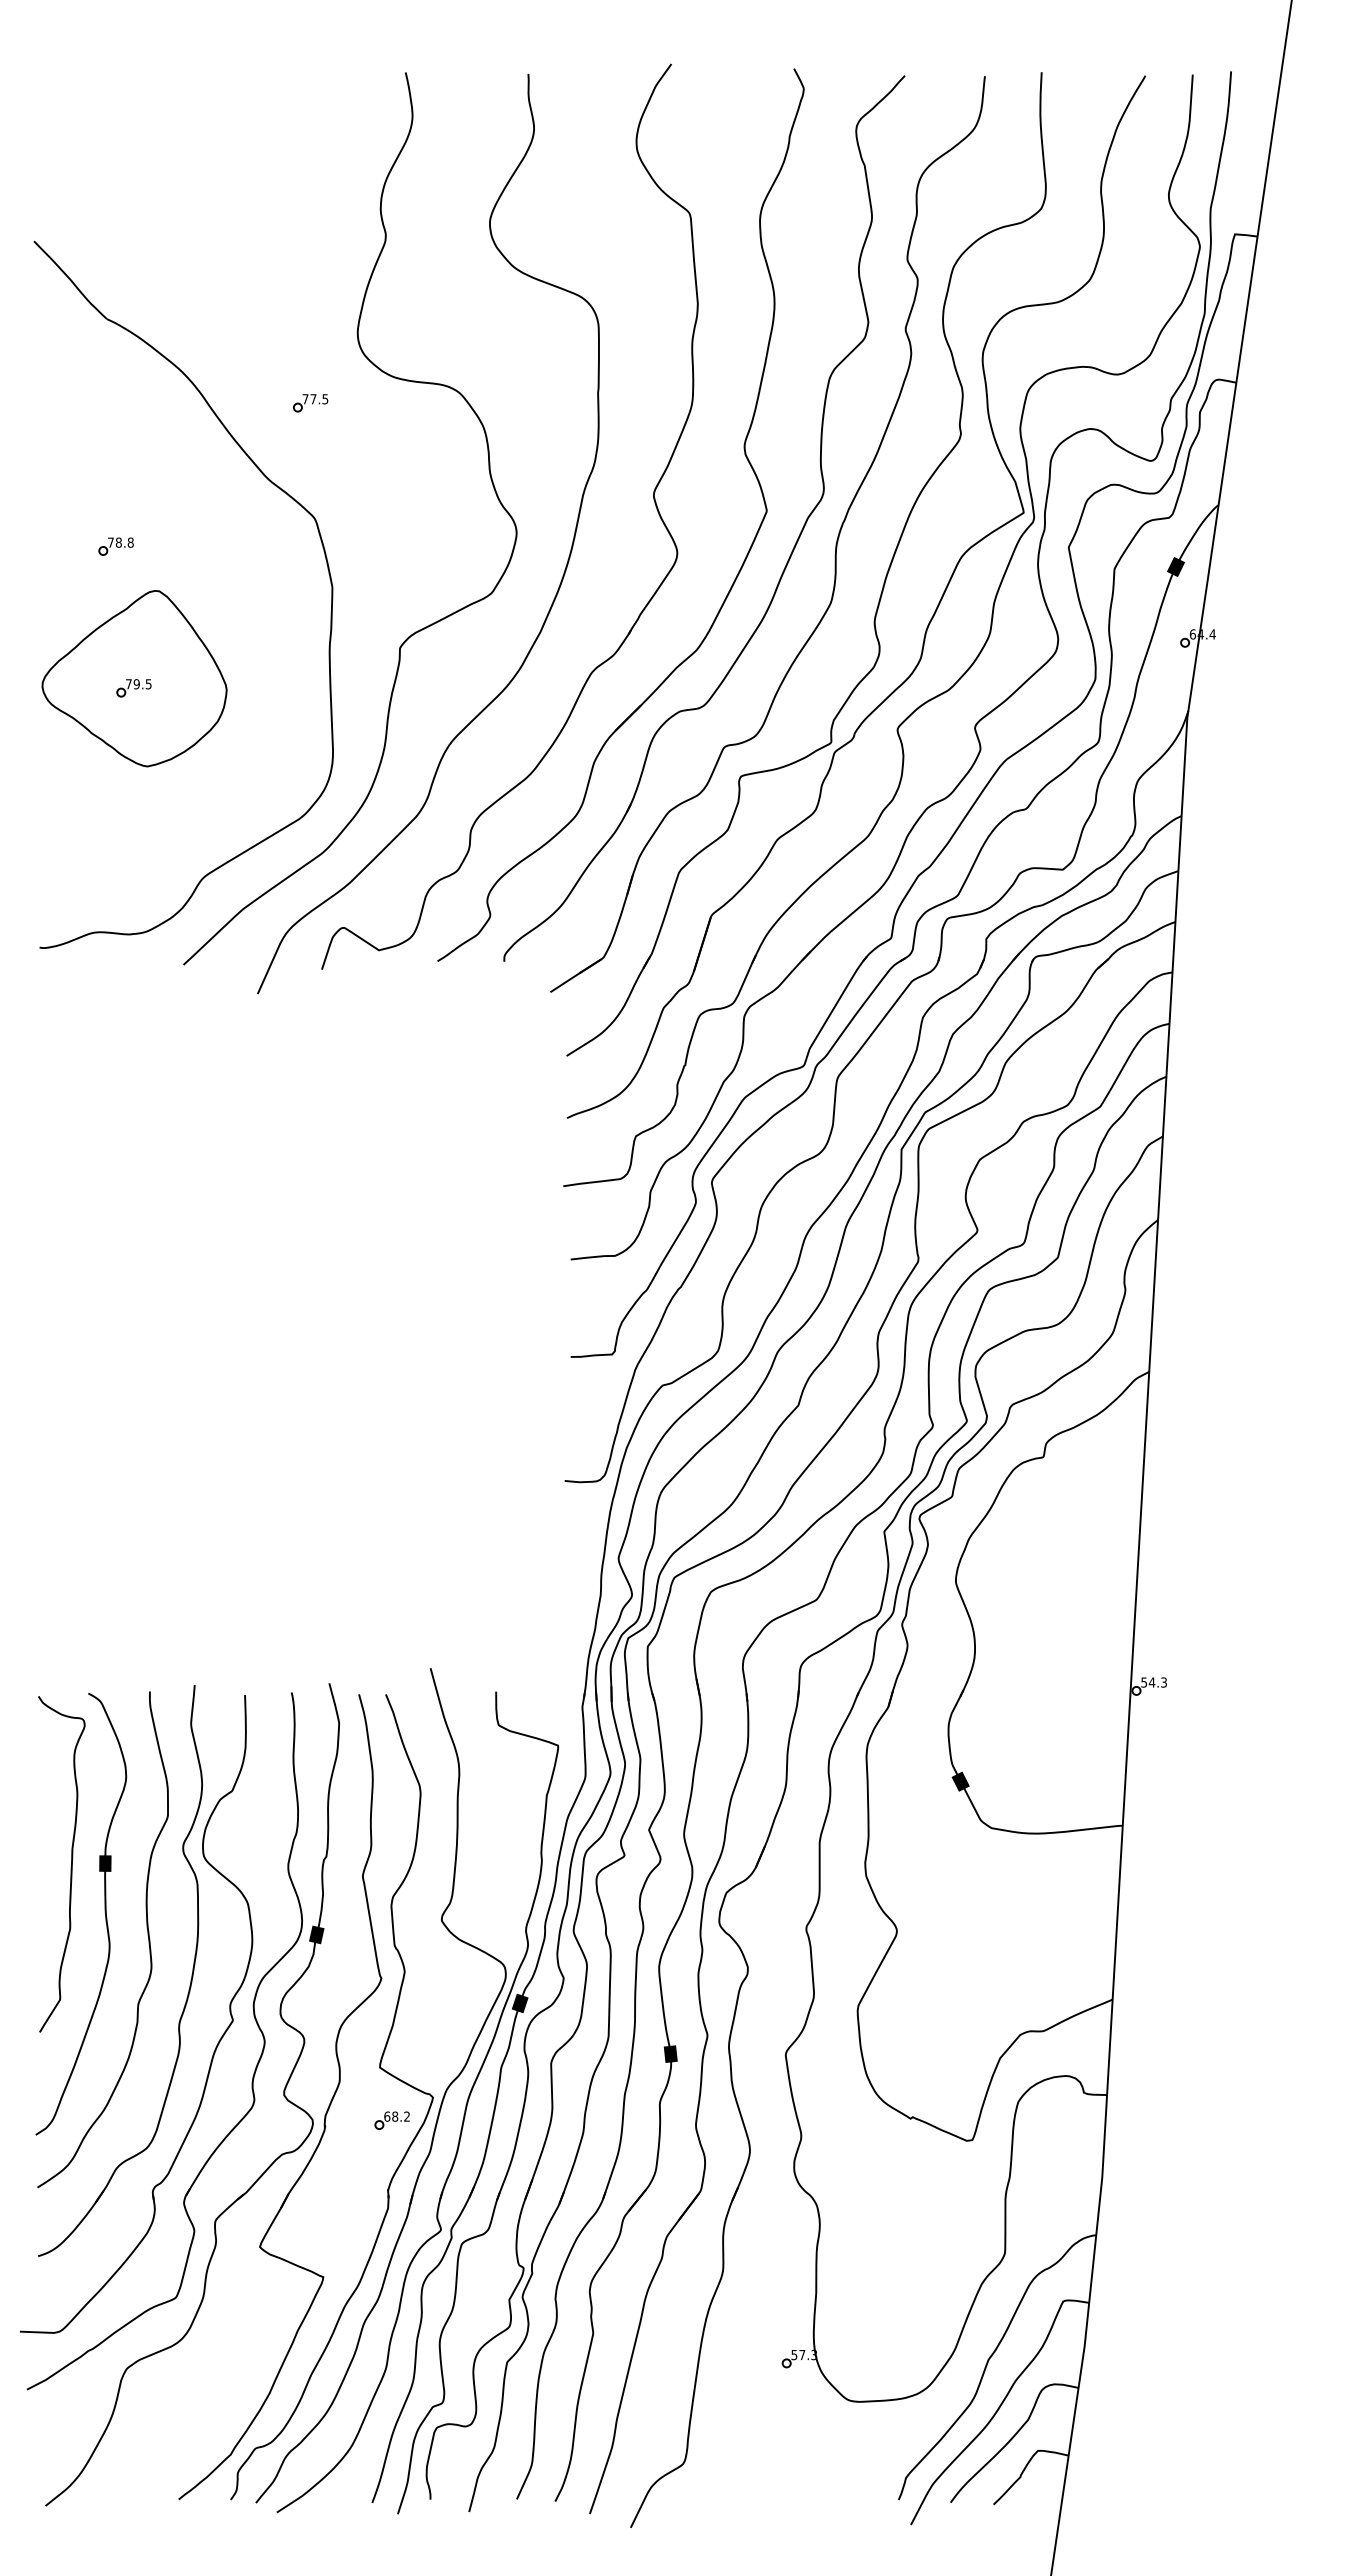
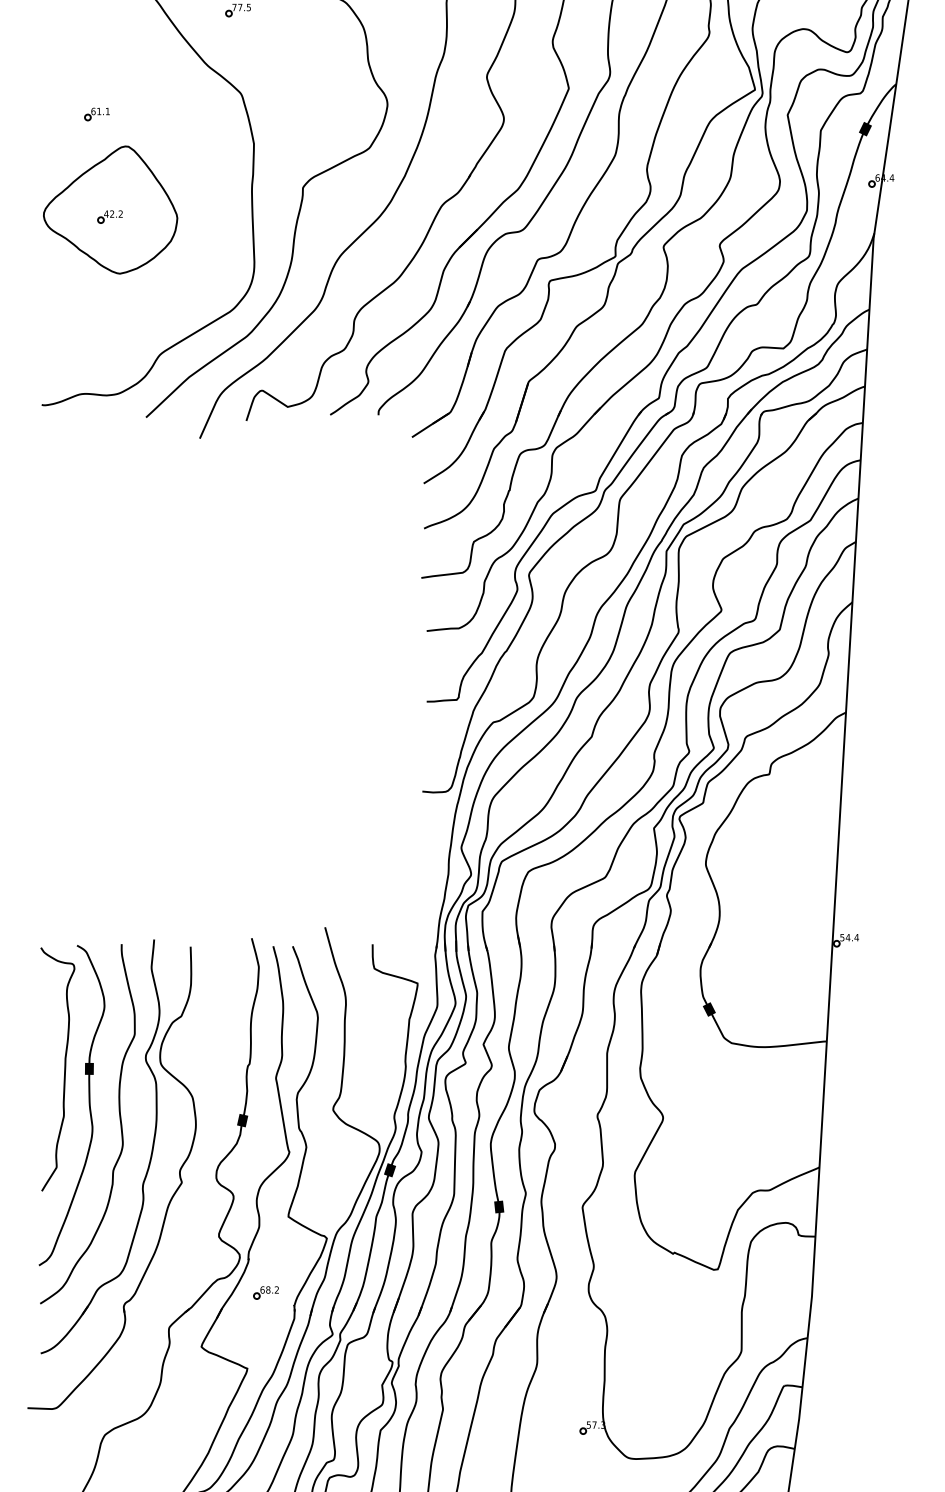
text: (120, 542) -> (100, 111), 78.8 -> 61.1
text: (138, 684) -> (113, 214), 79.5 -> 42.2
text: (1163, 1682) -> (856, 937), 54.3 -> 54.4
part: (253, 2016) -> (196, 1179), removed
part: (391, 2120) -> (265, 1292), moved

